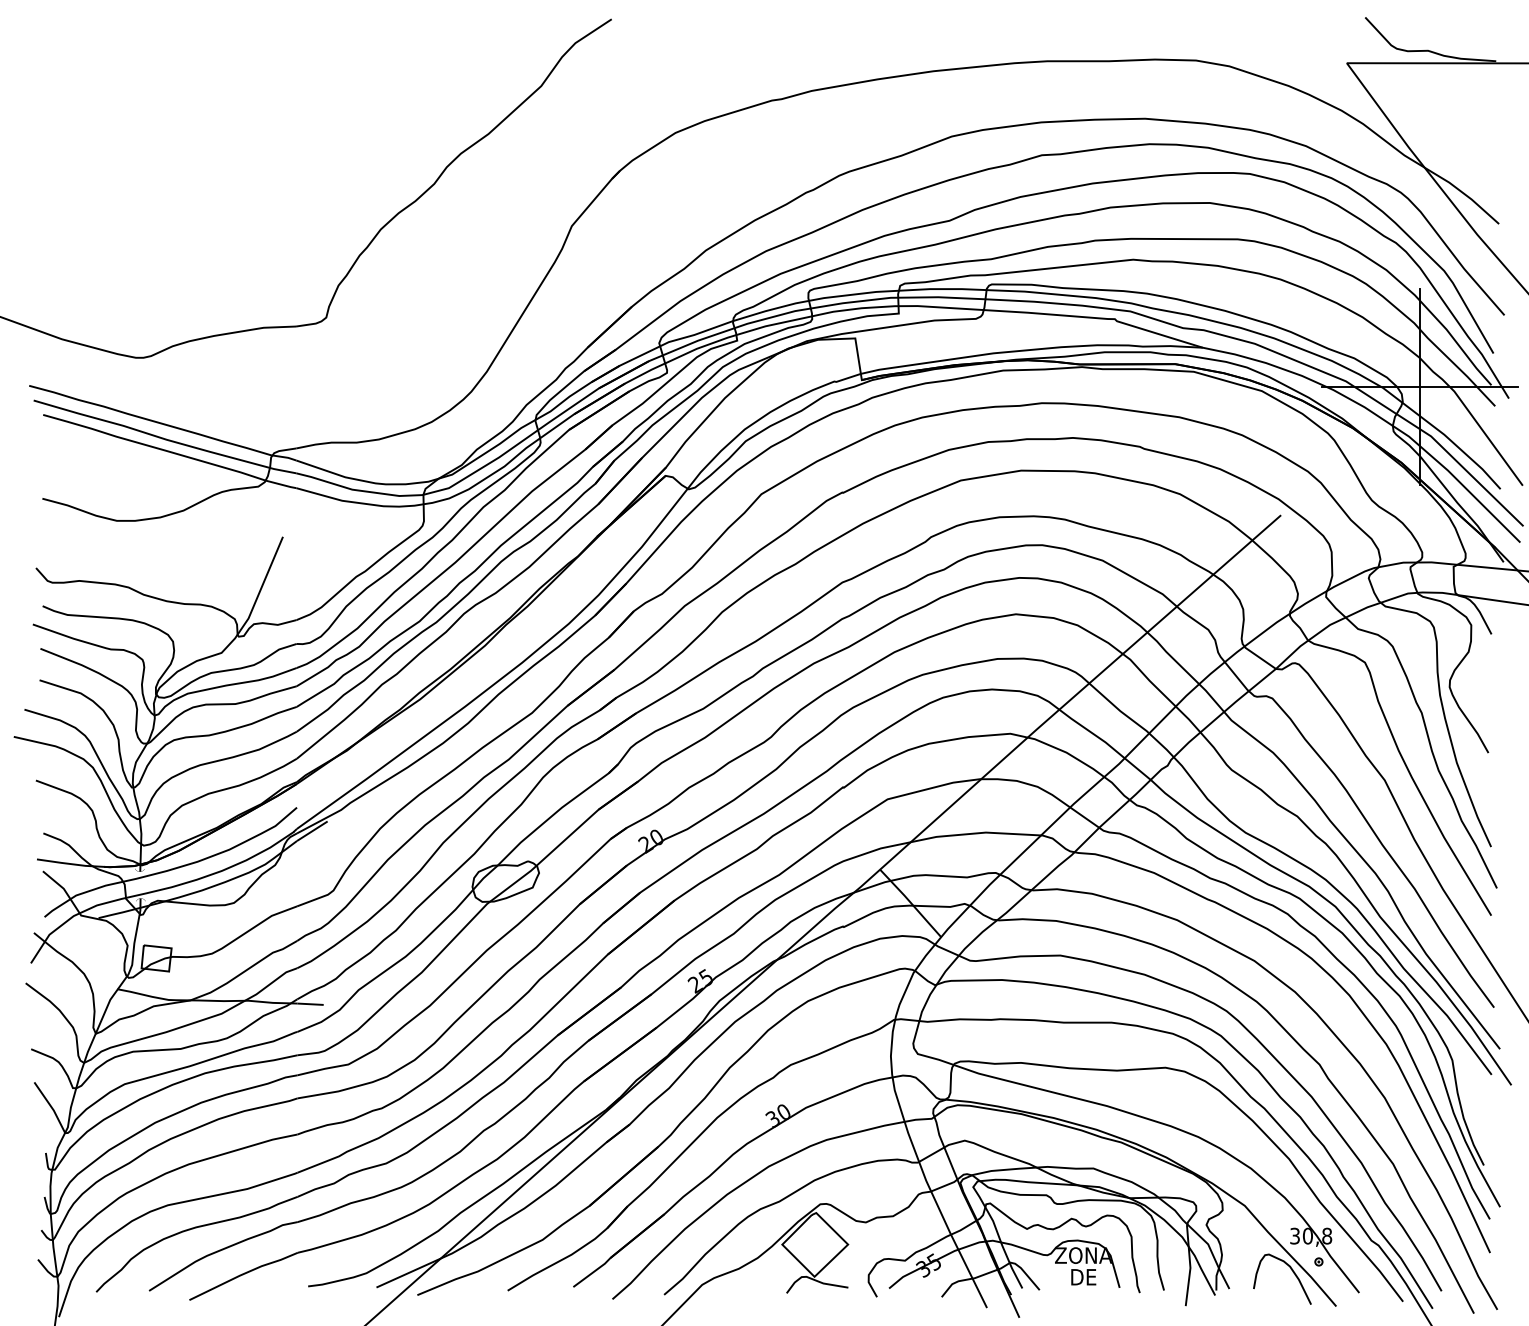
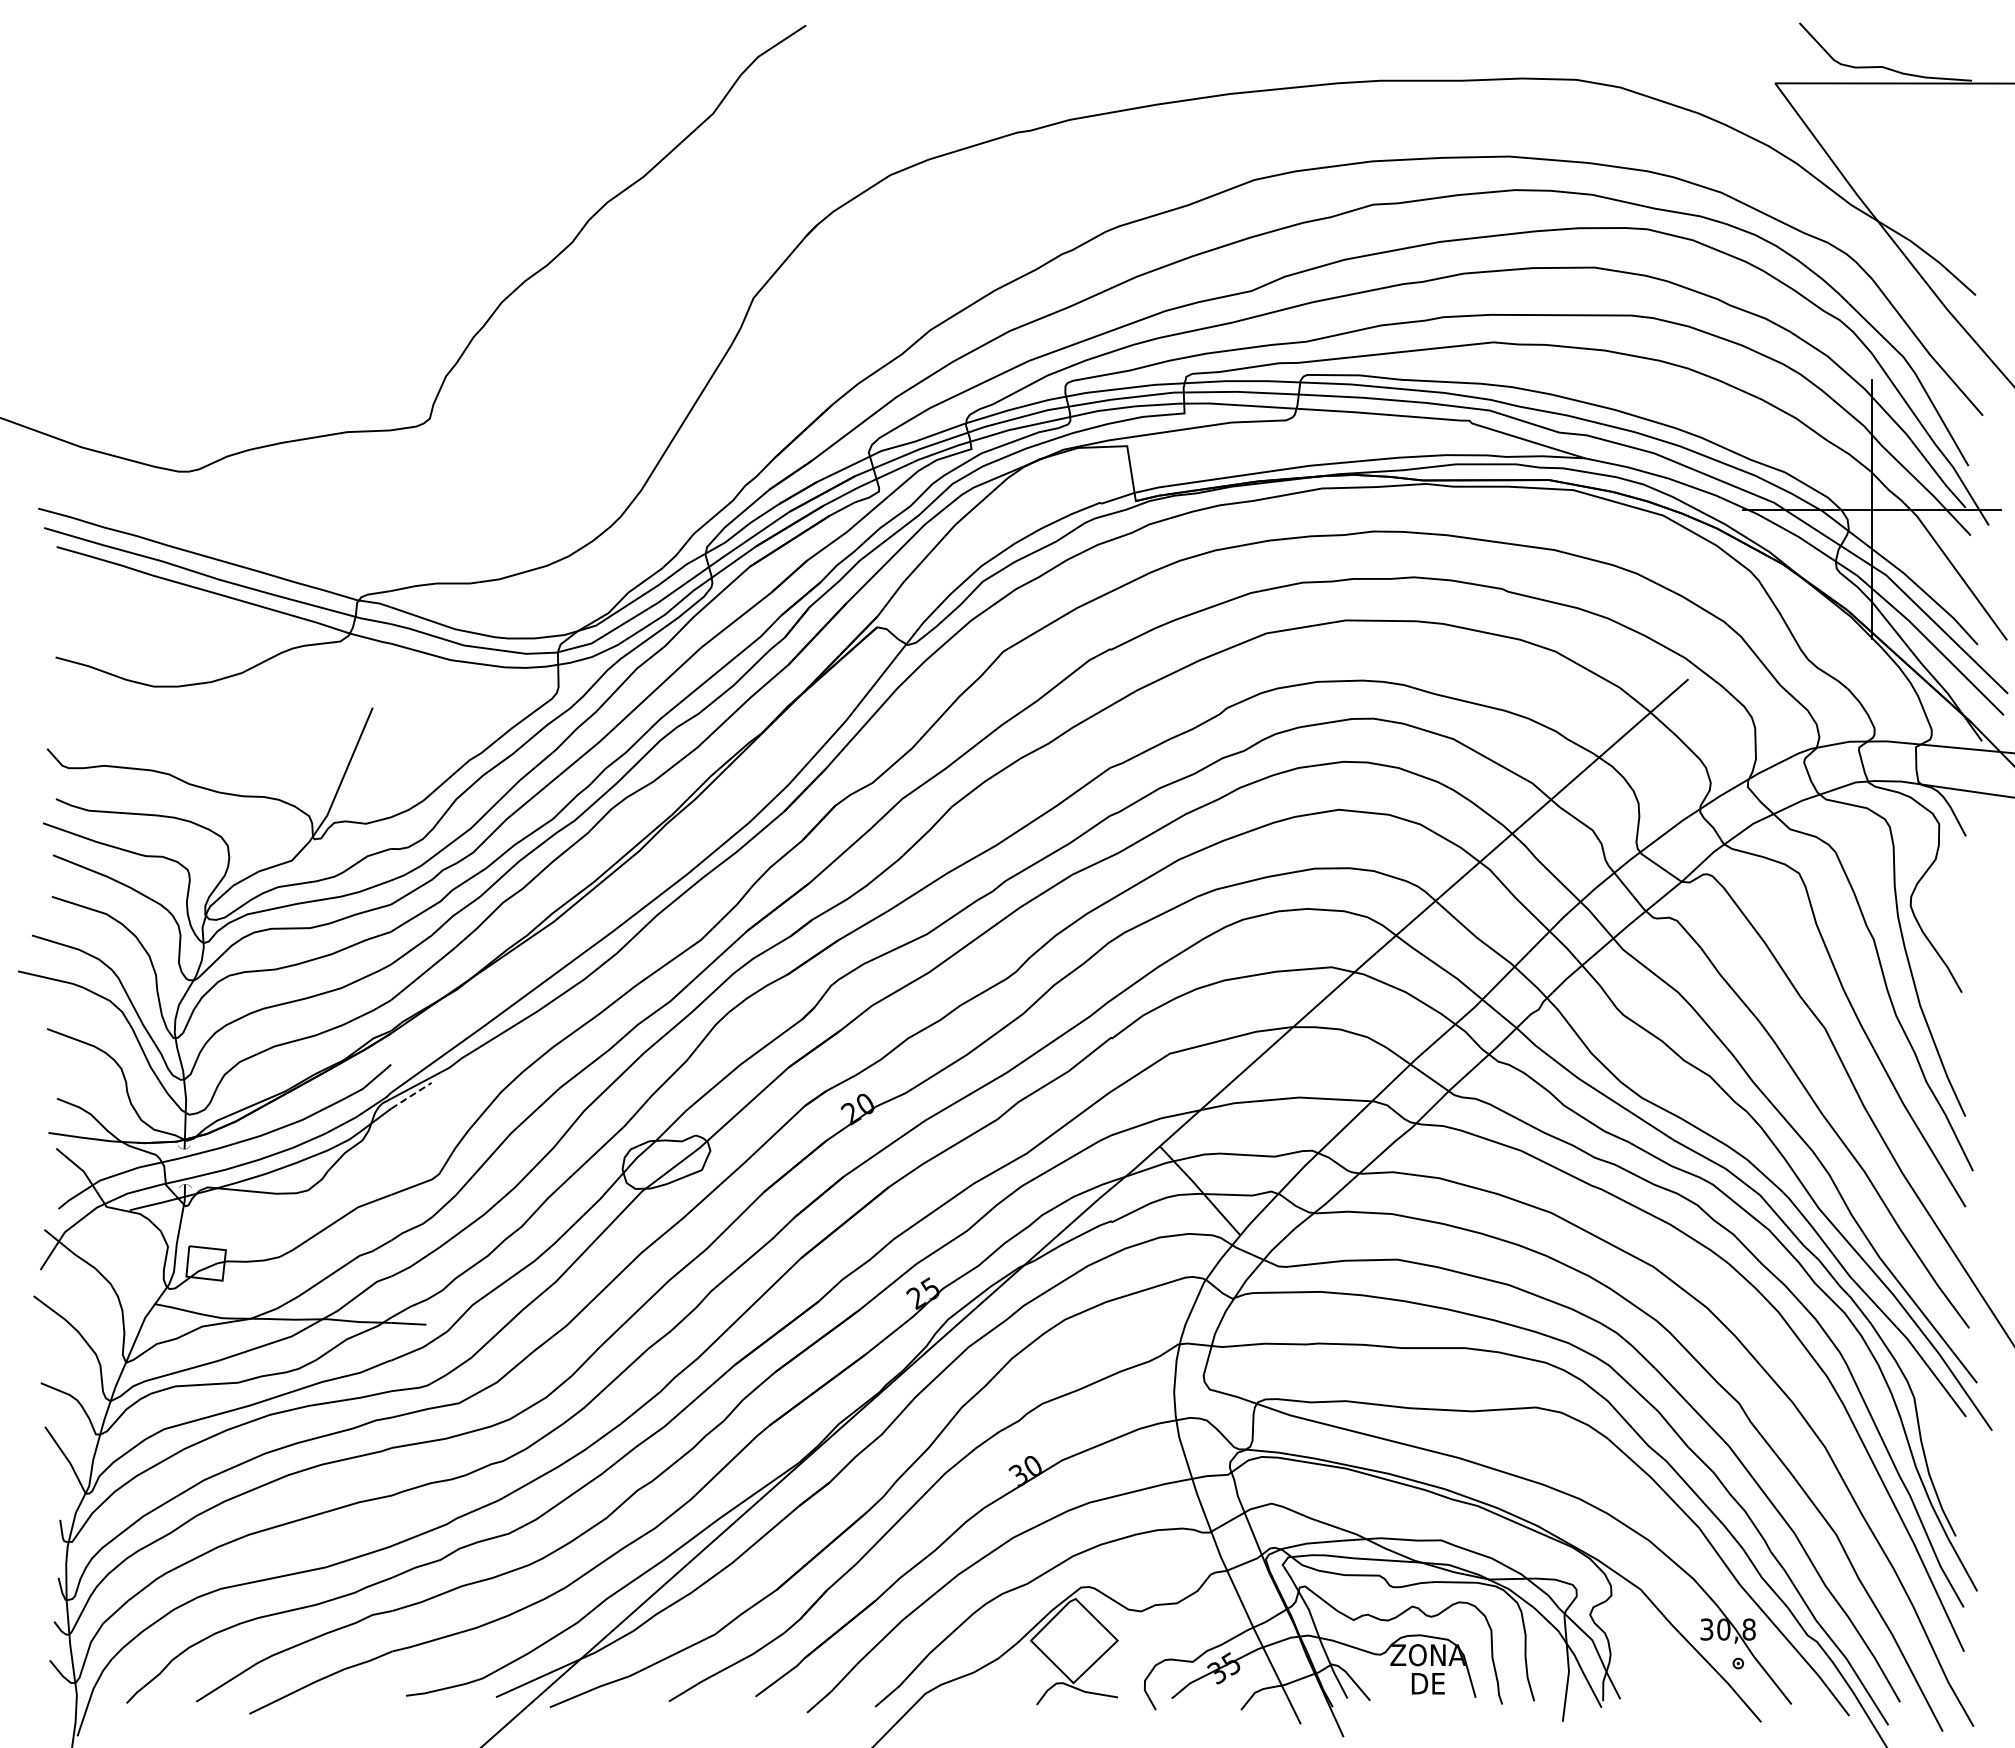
line: (312, 831) -> (411, 1095), solid -> dashed
curve: (1292, 1271) -> (1703, 1676), removed

